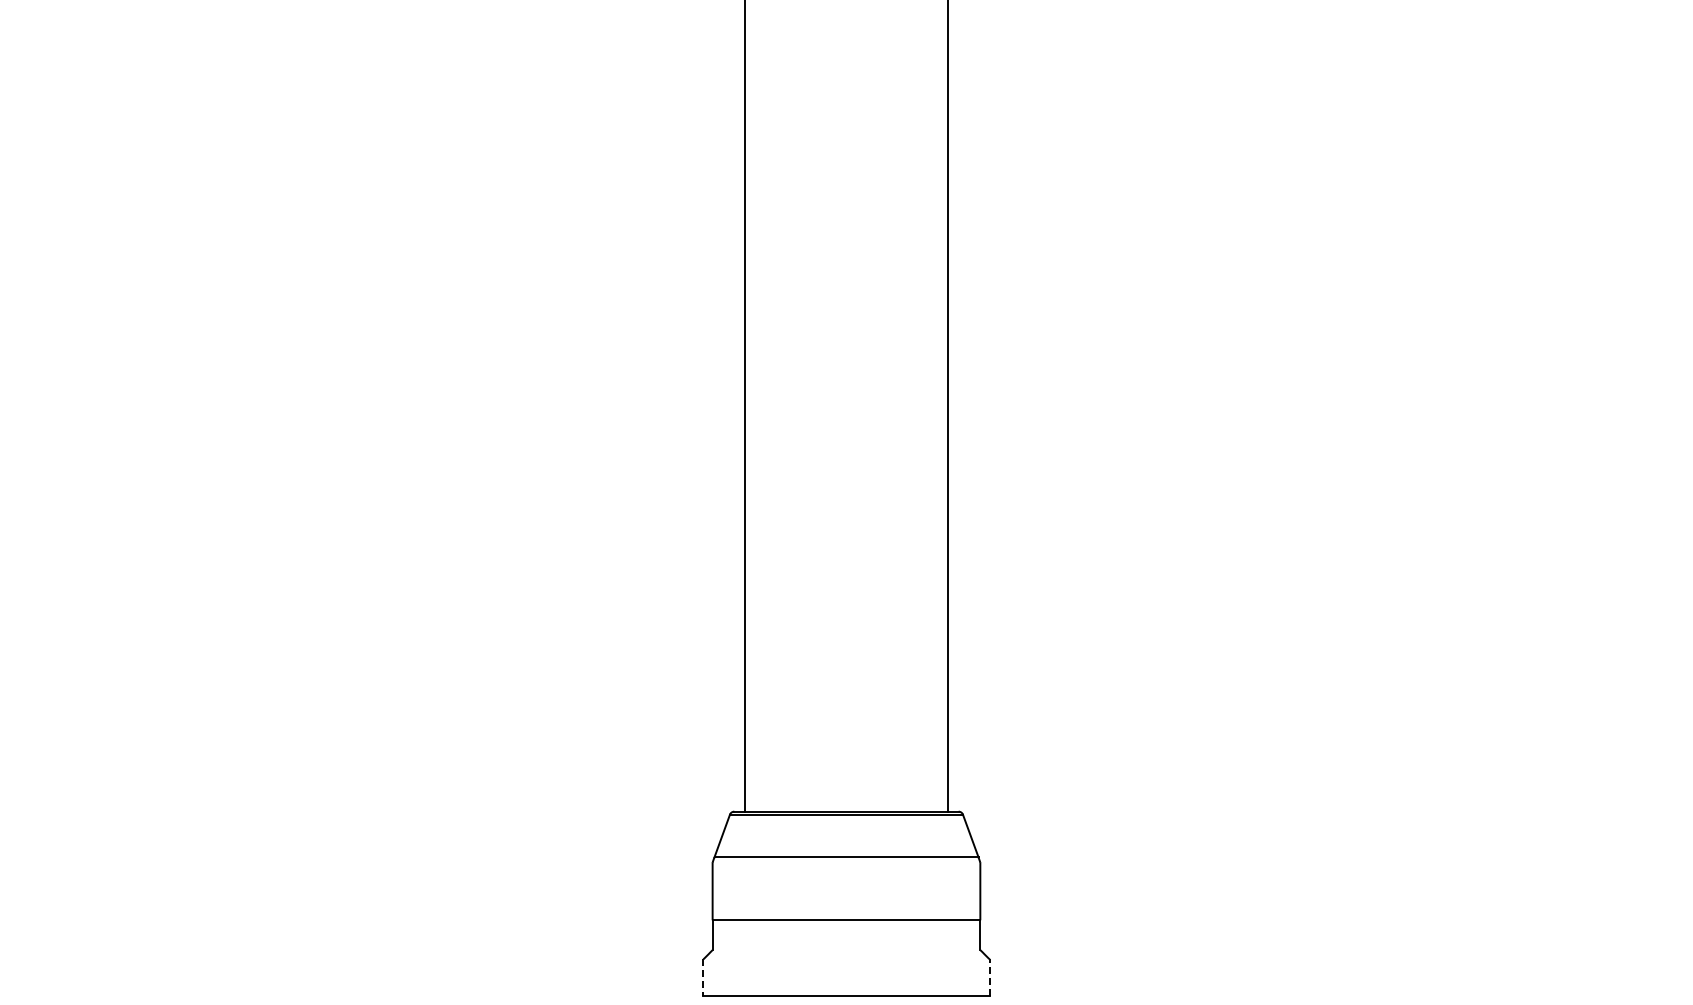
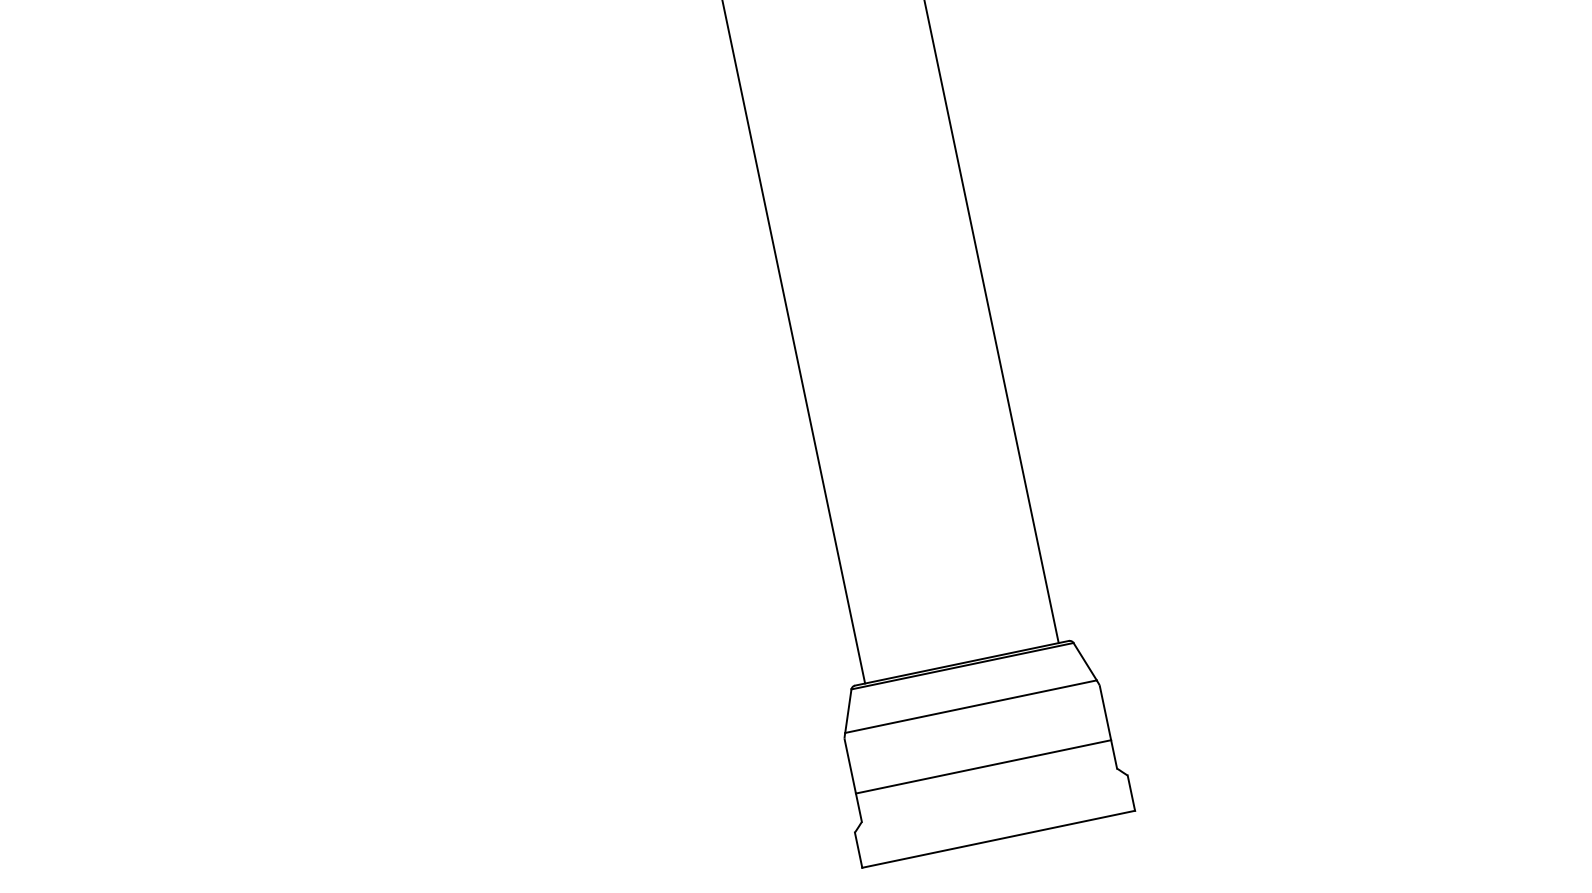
line: (989, 977) -> (1131, 792), dashed -> solid
line: (703, 978) -> (858, 850), dashed -> solid

